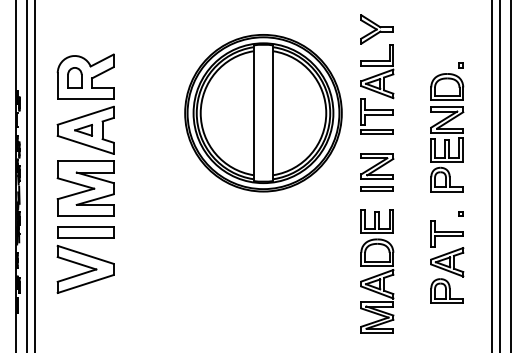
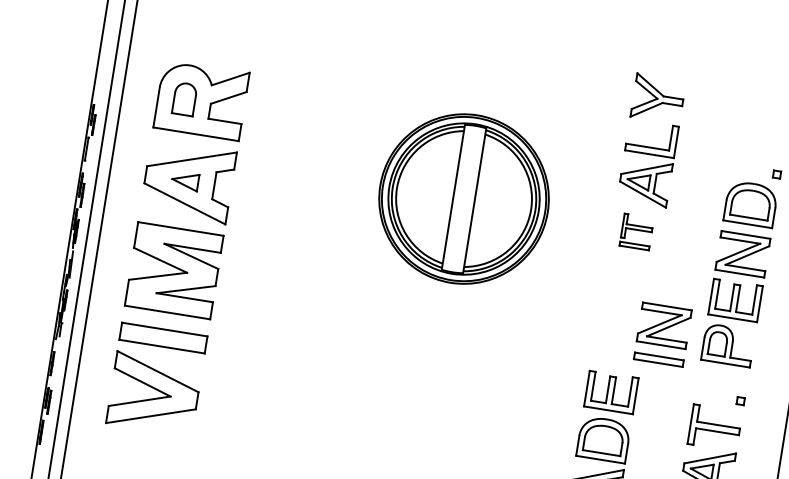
part: (263, 113) -> (464, 199), size x0.7
part: (376, 116) -> (635, 231), size x0.6
part: (377, 172) -> (663, 334), moved

